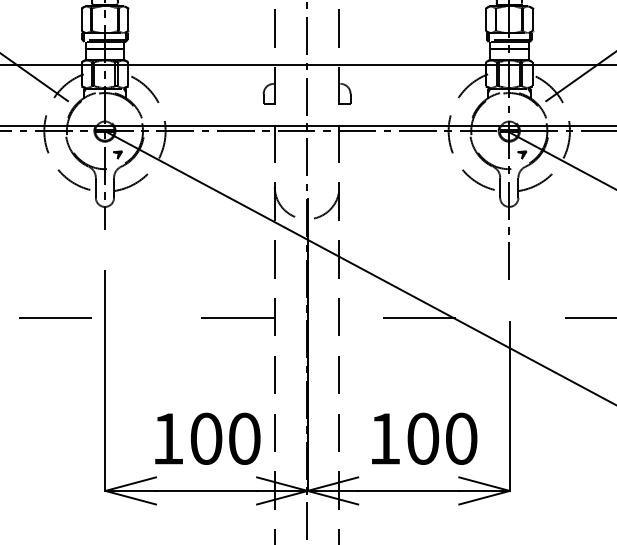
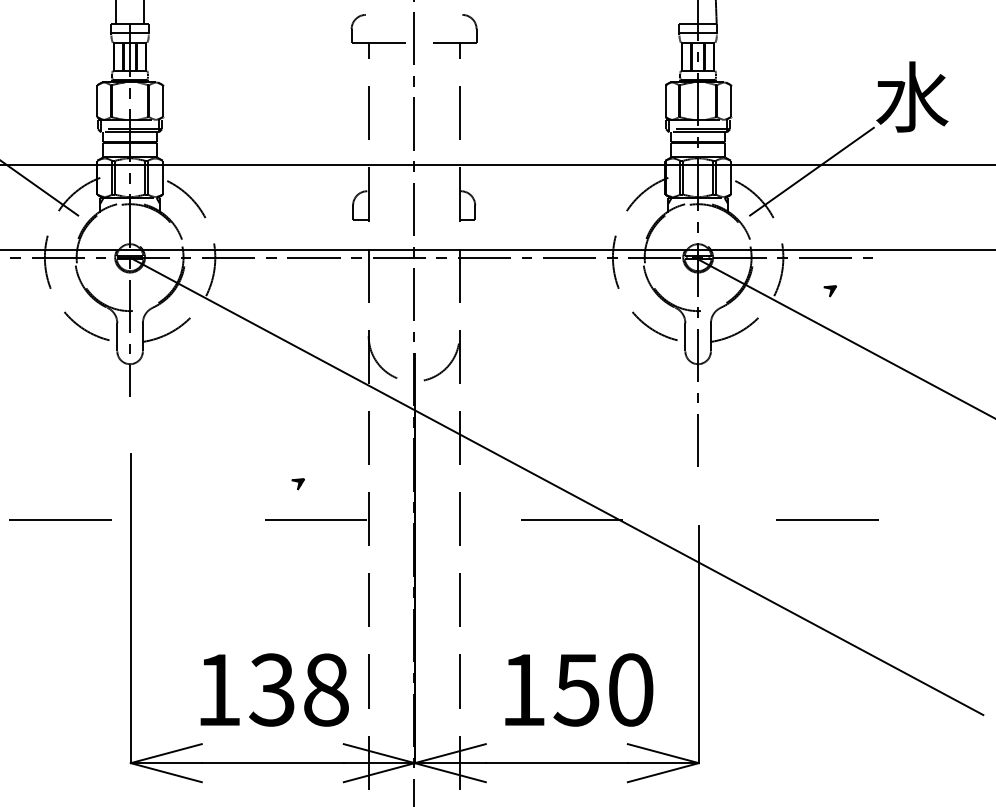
part: (117, 155) -> (297, 484), moved
part: (521, 155) -> (829, 291), moved
text: (224, 438) -> (298, 689), 100 -> 138
text: (422, 438) -> (576, 689), 100 -> 150

